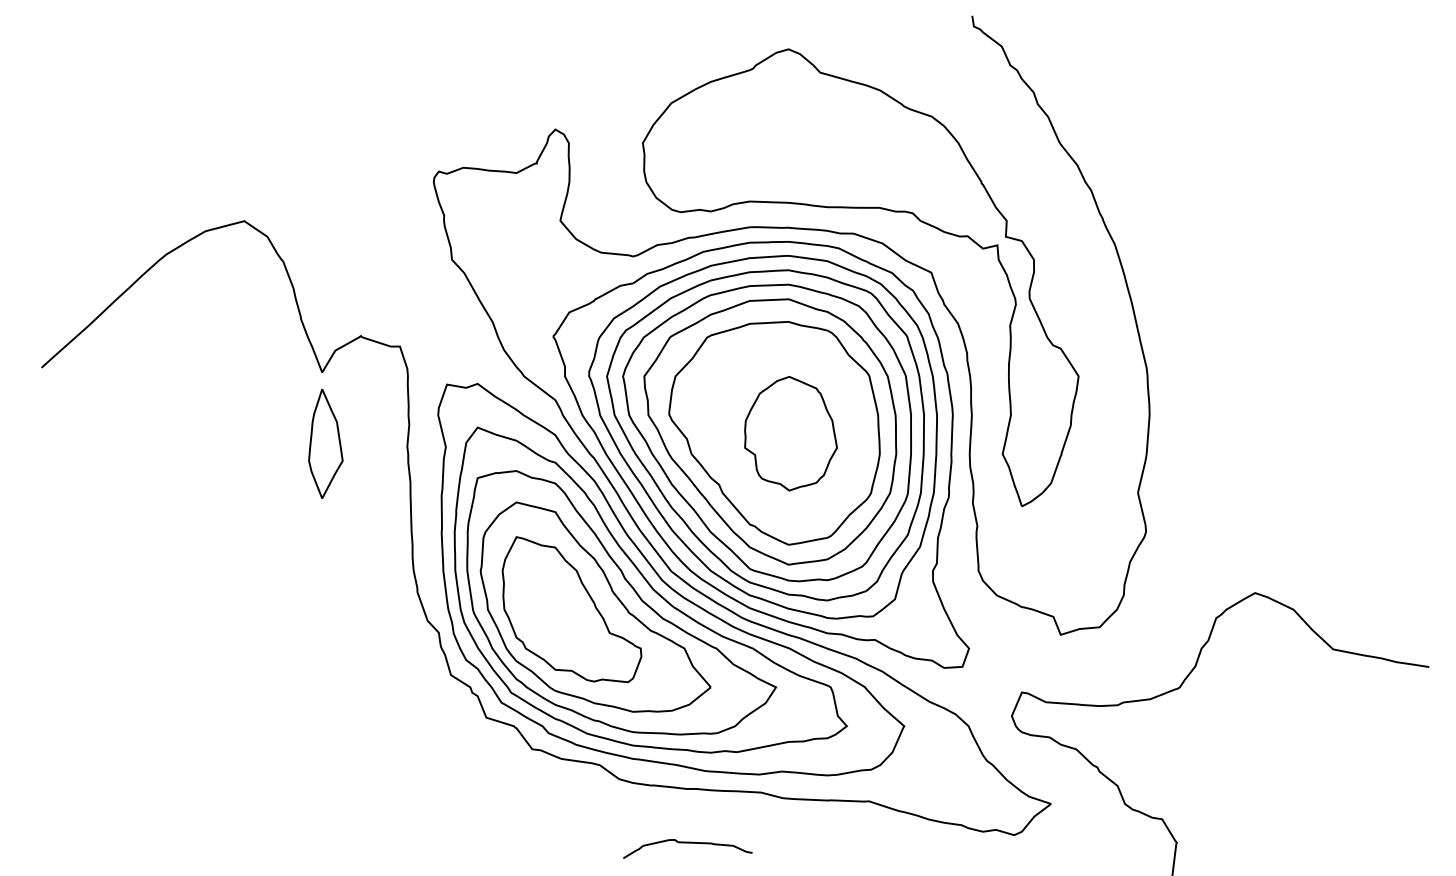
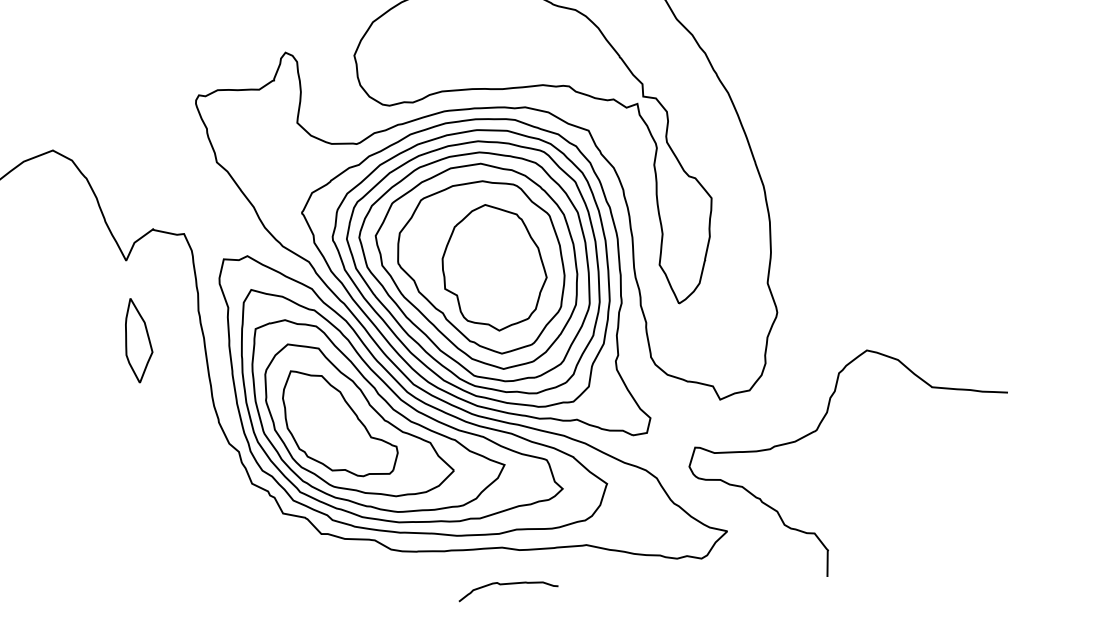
part: (790, 433) -> (493, 267), size x1.43
part: (325, 443) -> (137, 340), moved
curve: (687, 843) -> (507, 584), moved

